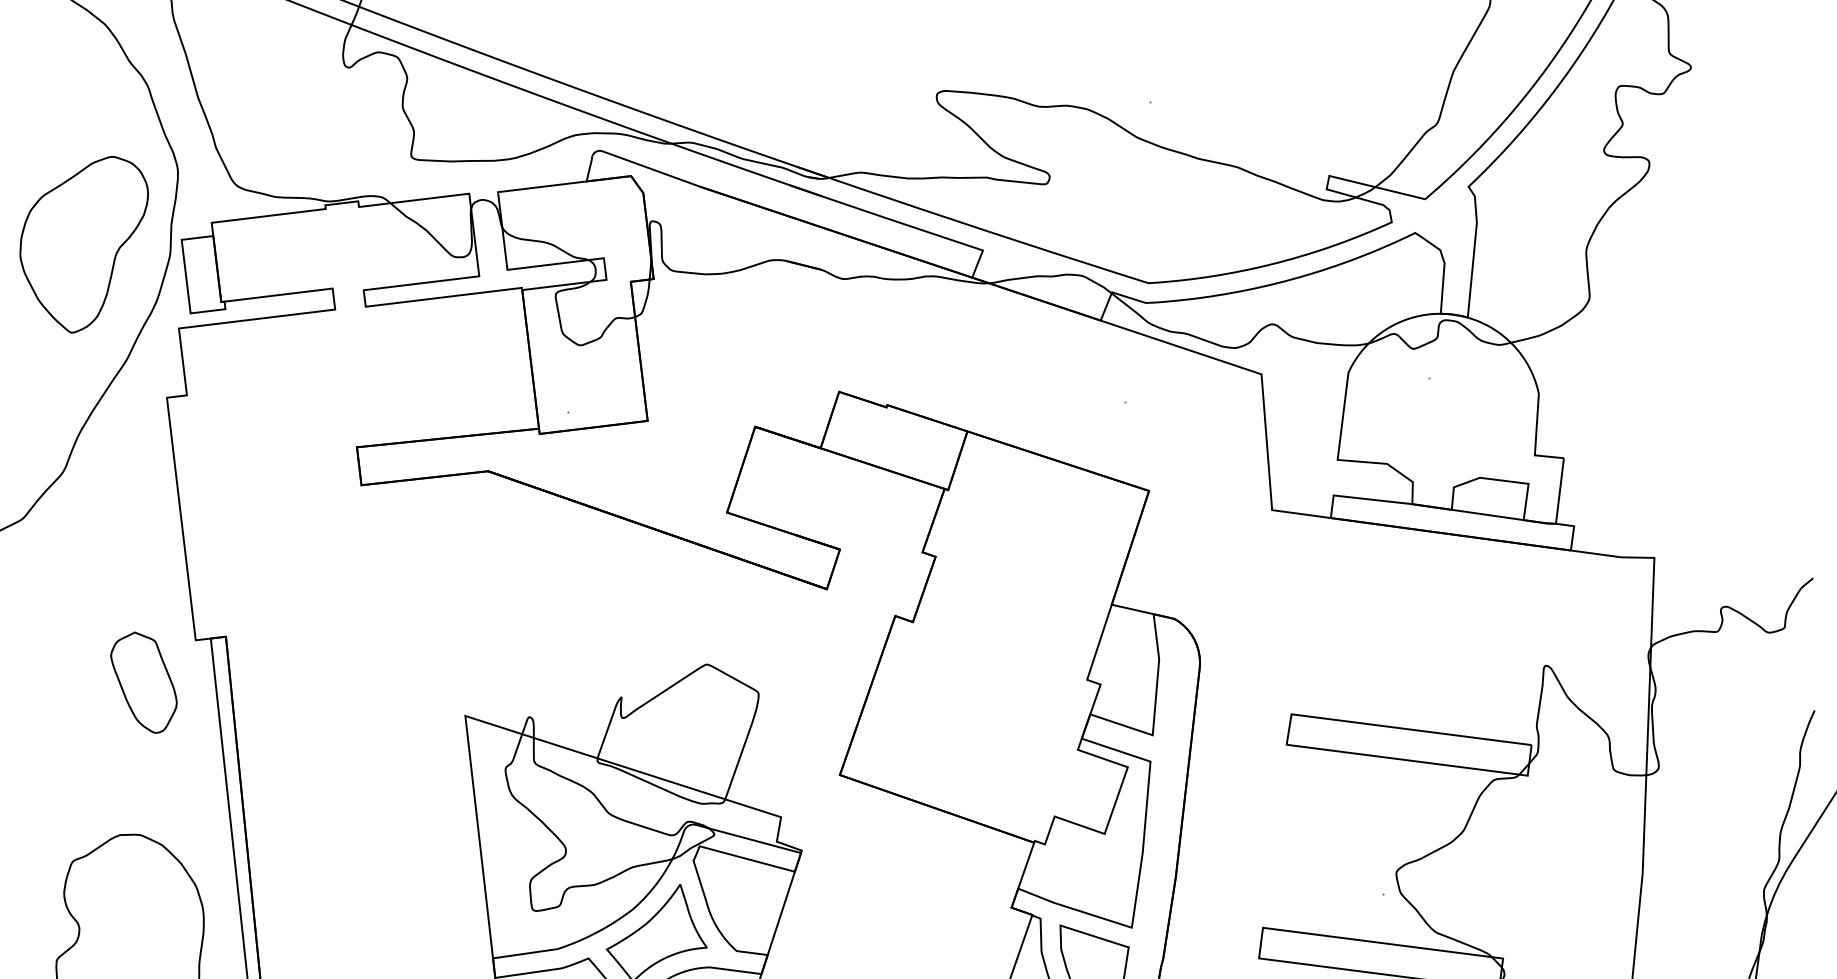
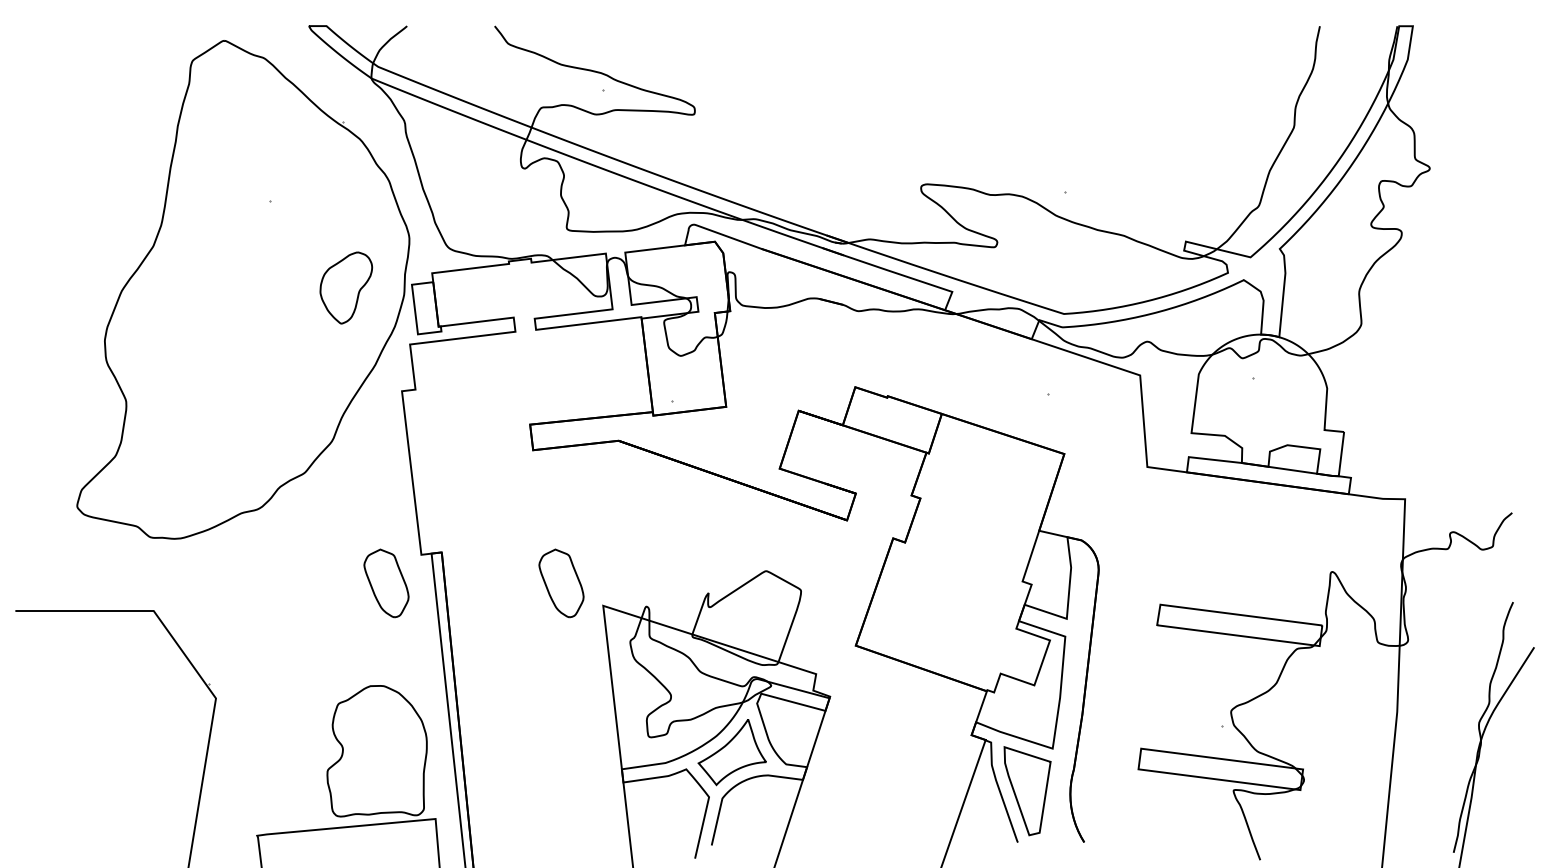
part: (84, 243) -> (346, 287), size x0.6
part: (403, 682) -> (561, 583), added

